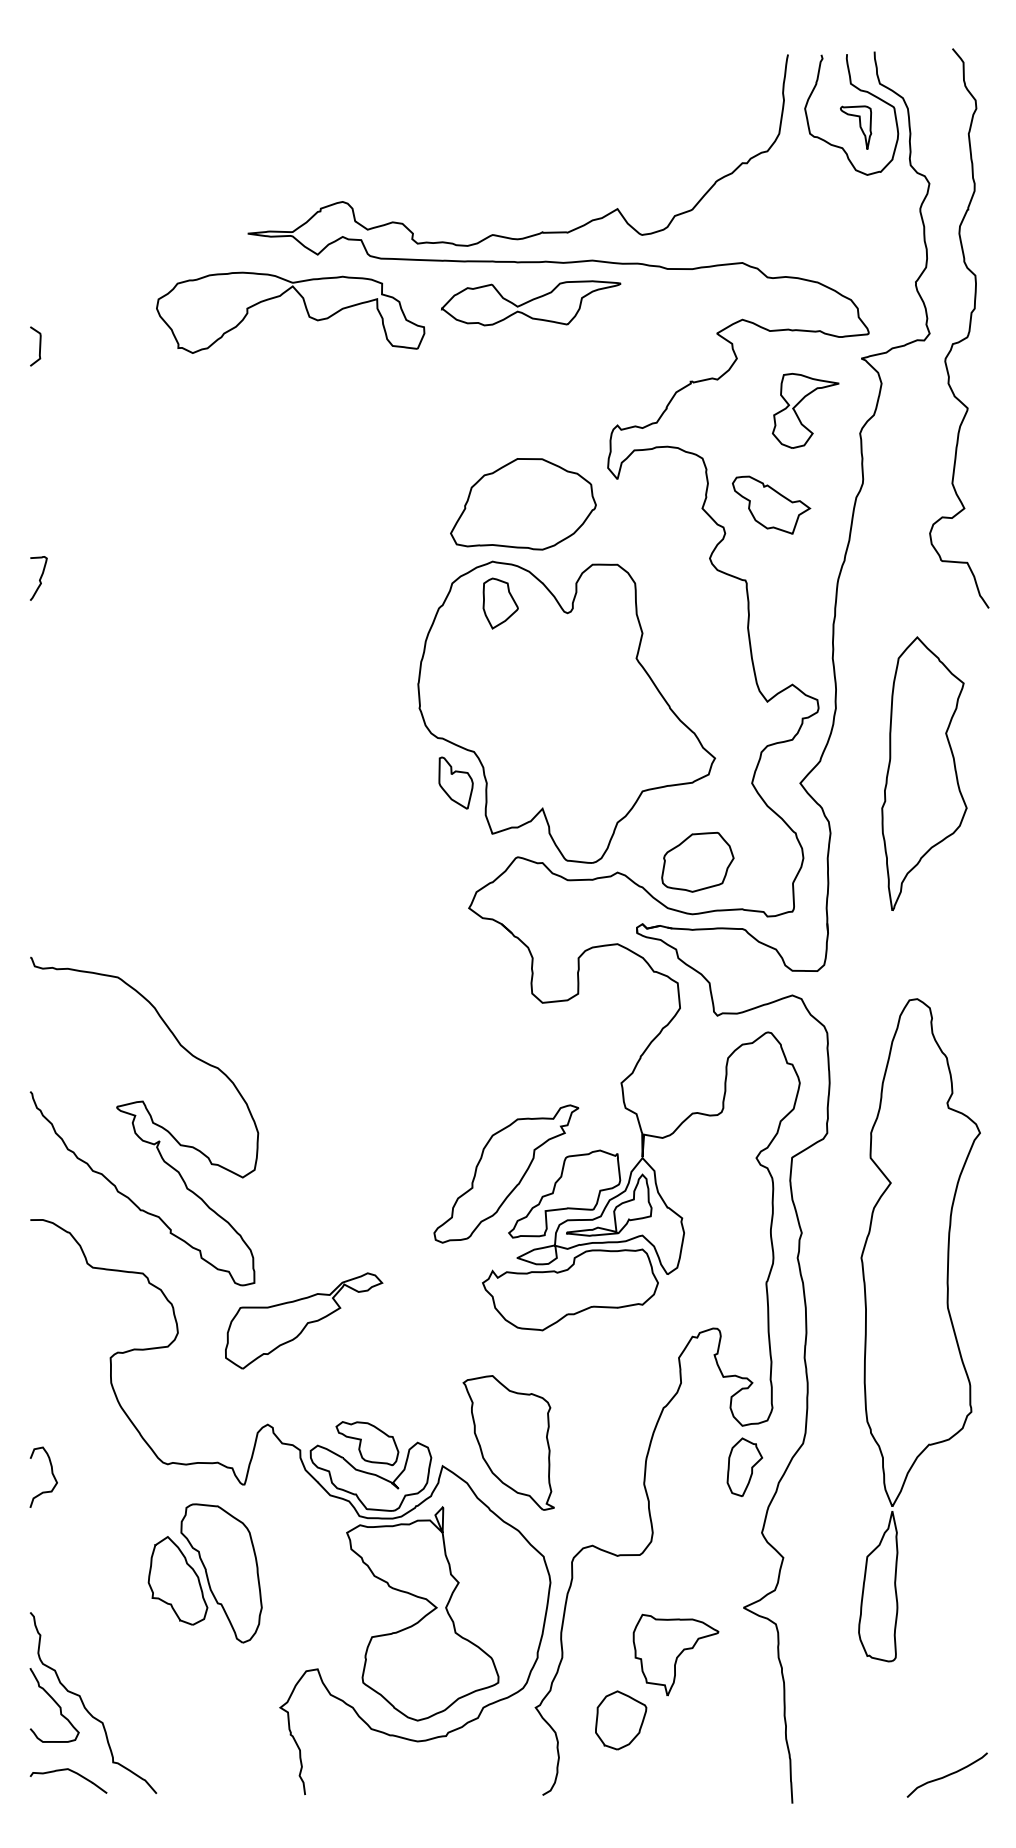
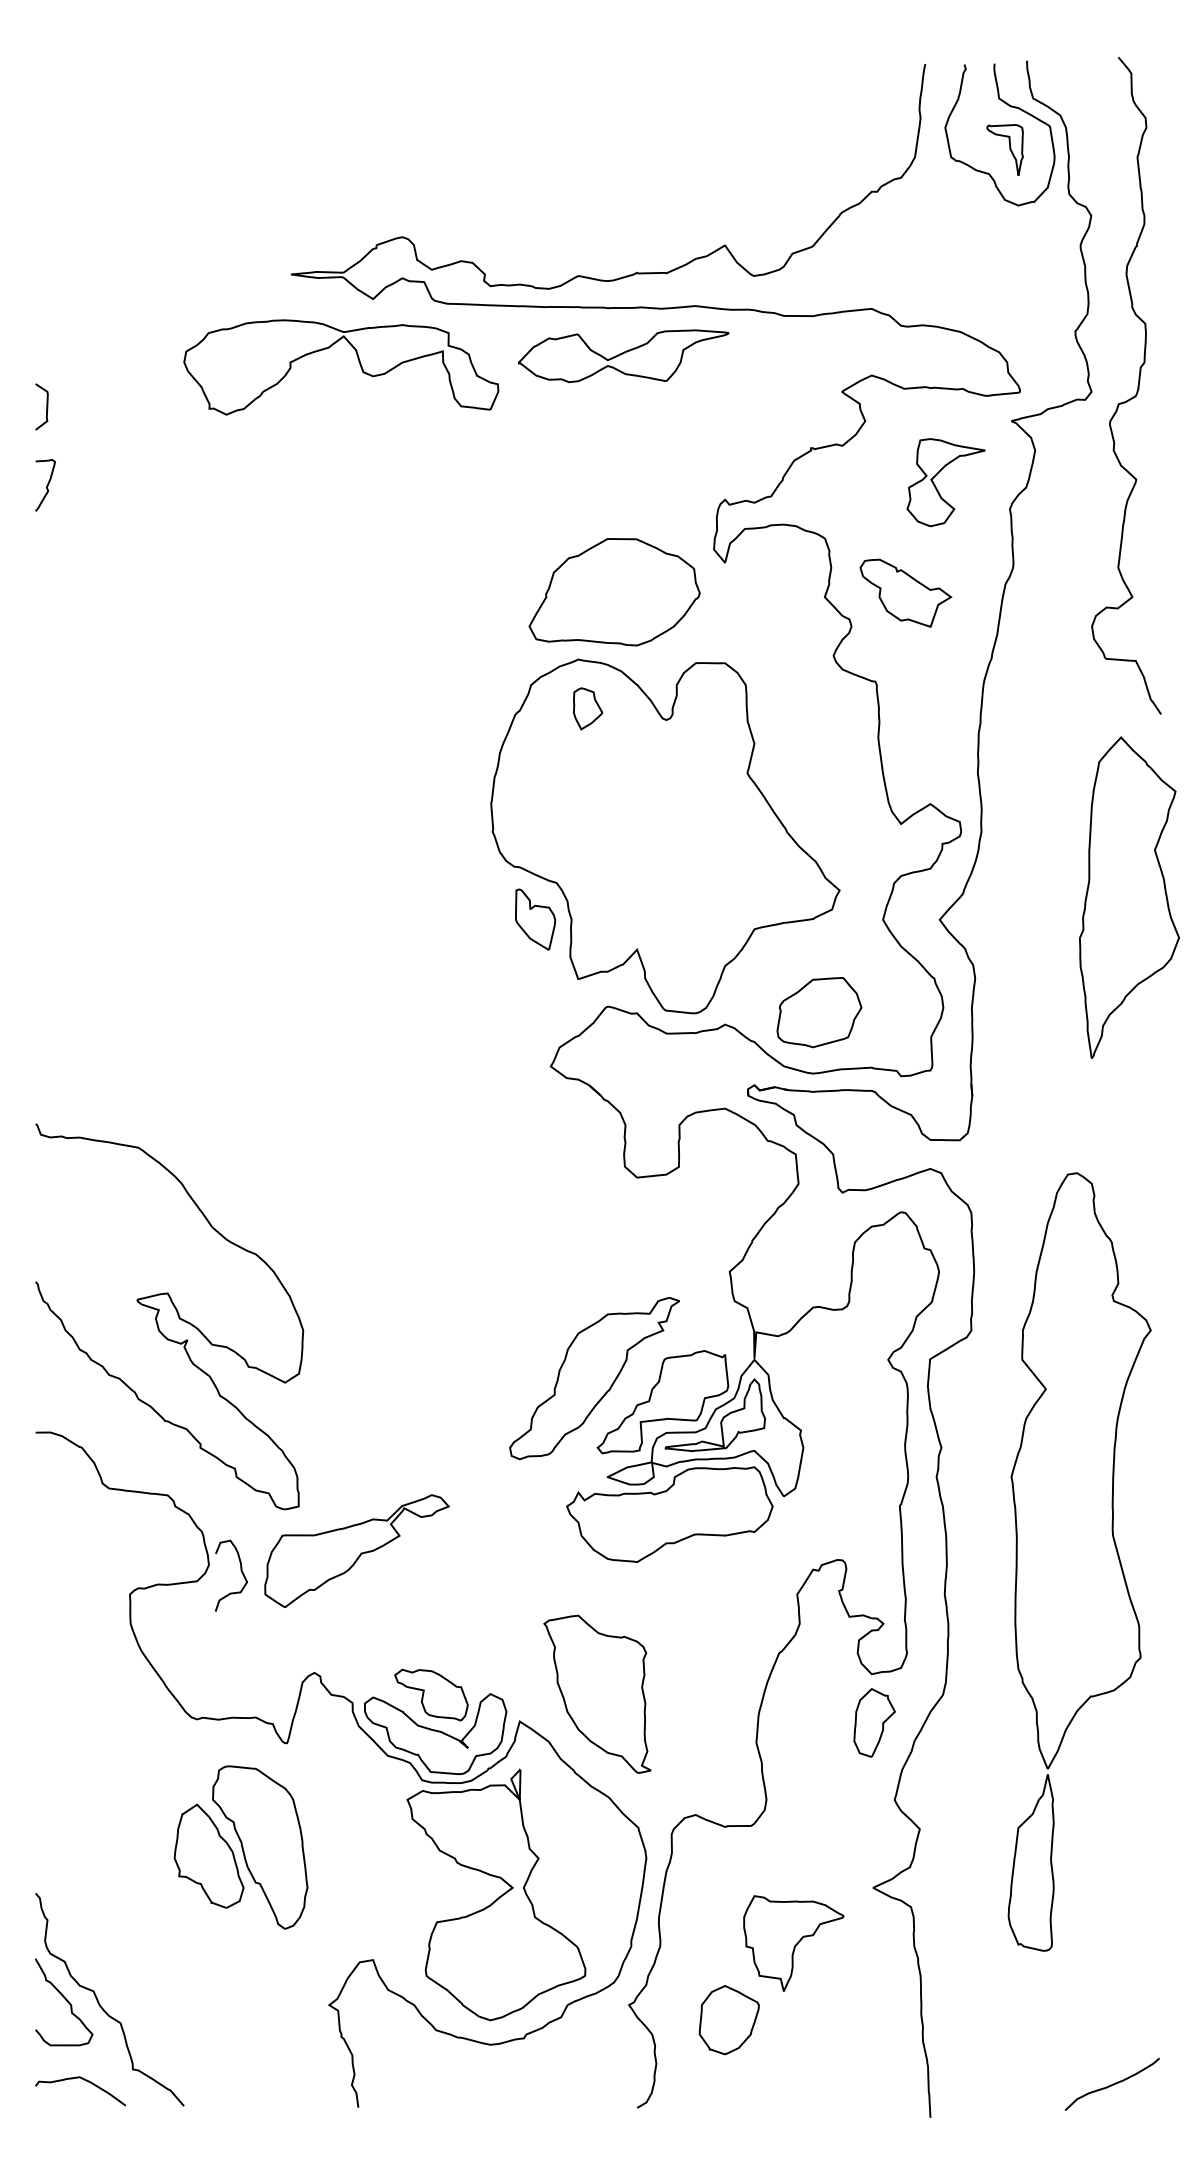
curve: (39, 578) -> (46, 485), moved
part: (500, 603) -> (587, 708), size x0.7
part: (924, 773) -> (1129, 897), moved
curve: (52, 1475) -> (241, 1573), moved

